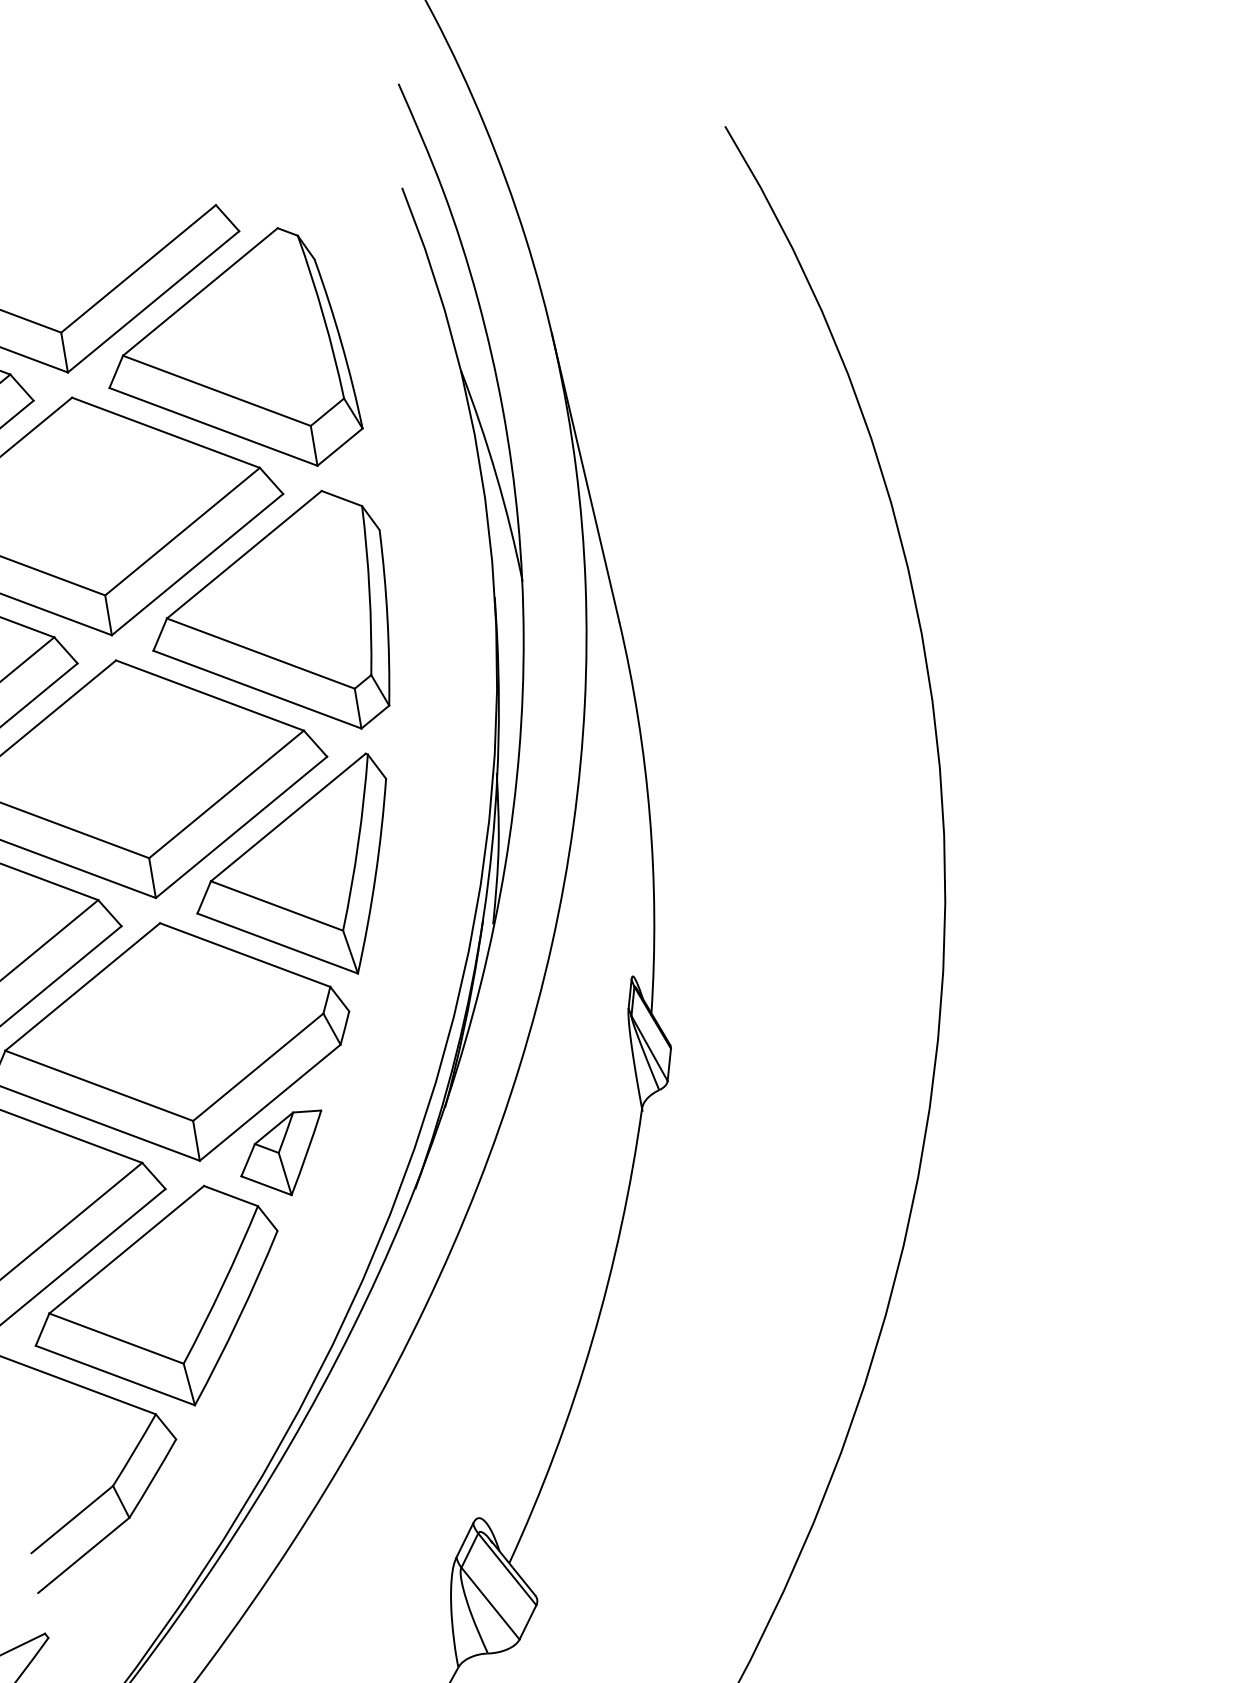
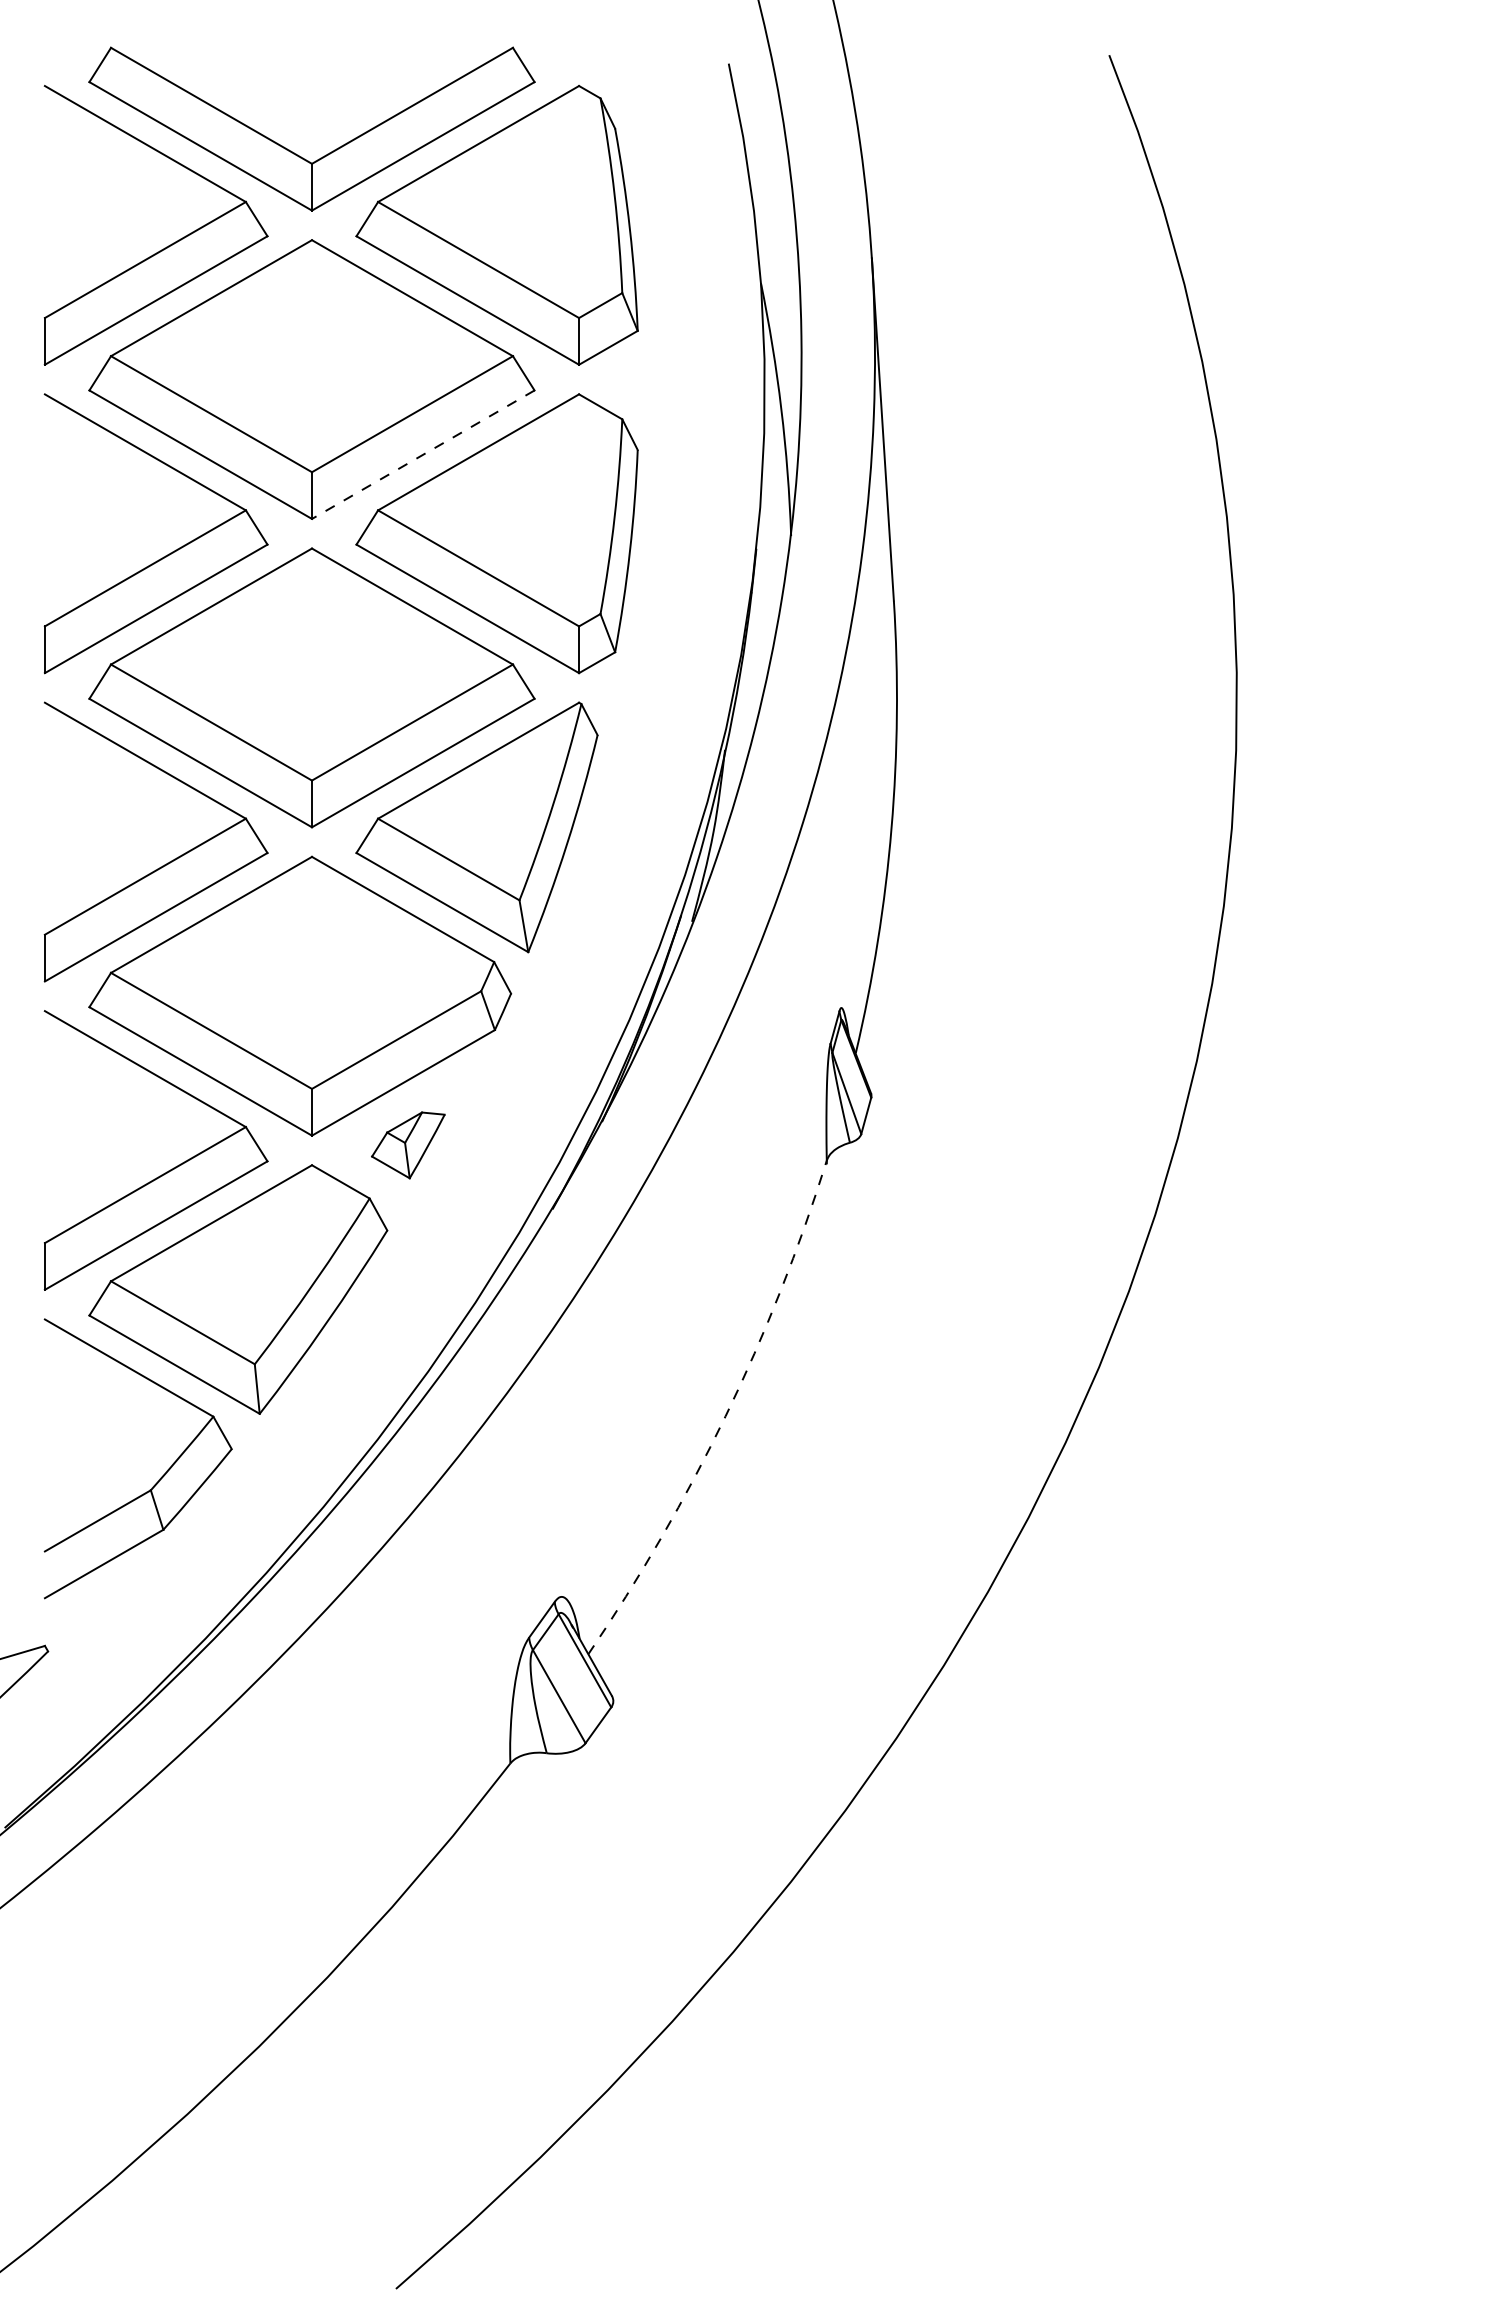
line: (196, 564) -> (422, 454), solid -> dashed
part: (283, 1155) -> (408, 1145), size x0.7
arc: (592, 1341) -> (725, 1416), solid -> dashed

